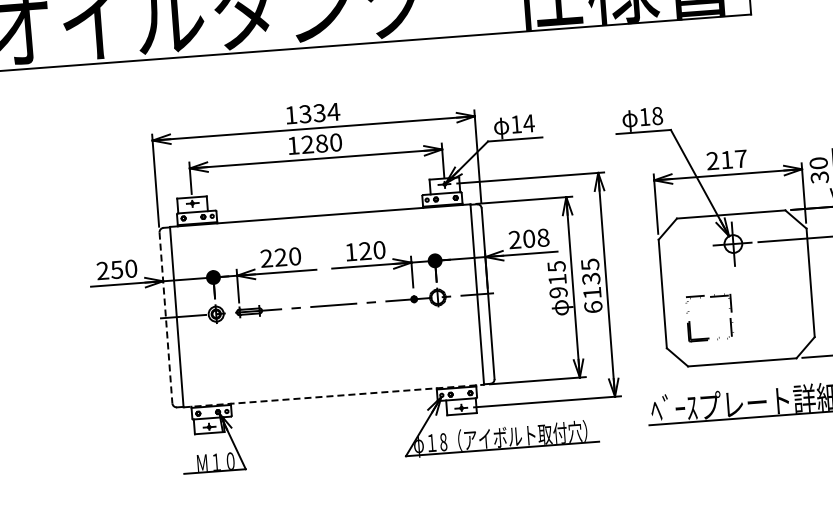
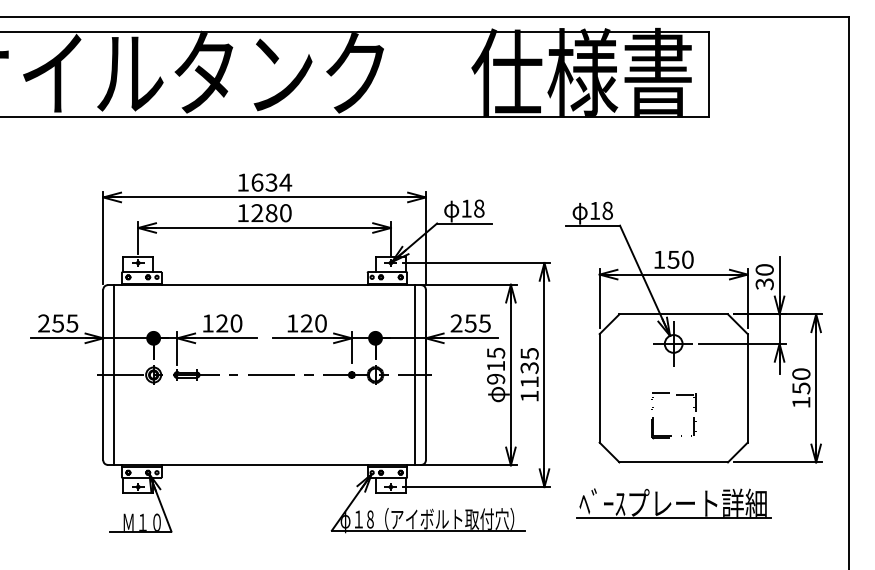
text: (305, 114) -> (257, 182), 1334 -> 1634
text: (528, 123) -> (478, 208), 14 -> 18
text: (726, 159) -> (673, 259), 217 -> 150
text: (535, 238) -> (477, 323), 208 -> 255
text: (266, 258) -> (207, 323), 220 -> 120
text: (131, 268) -> (72, 323), 250 -> 255
text: (593, 306) -> (529, 395), 6135 -> 1135
line: (166, 318) -> (103, 375), dashed -> solid
part: (689, 321) -> (653, 417), moved
line: (334, 396) -> (265, 465), dashed -> solid

